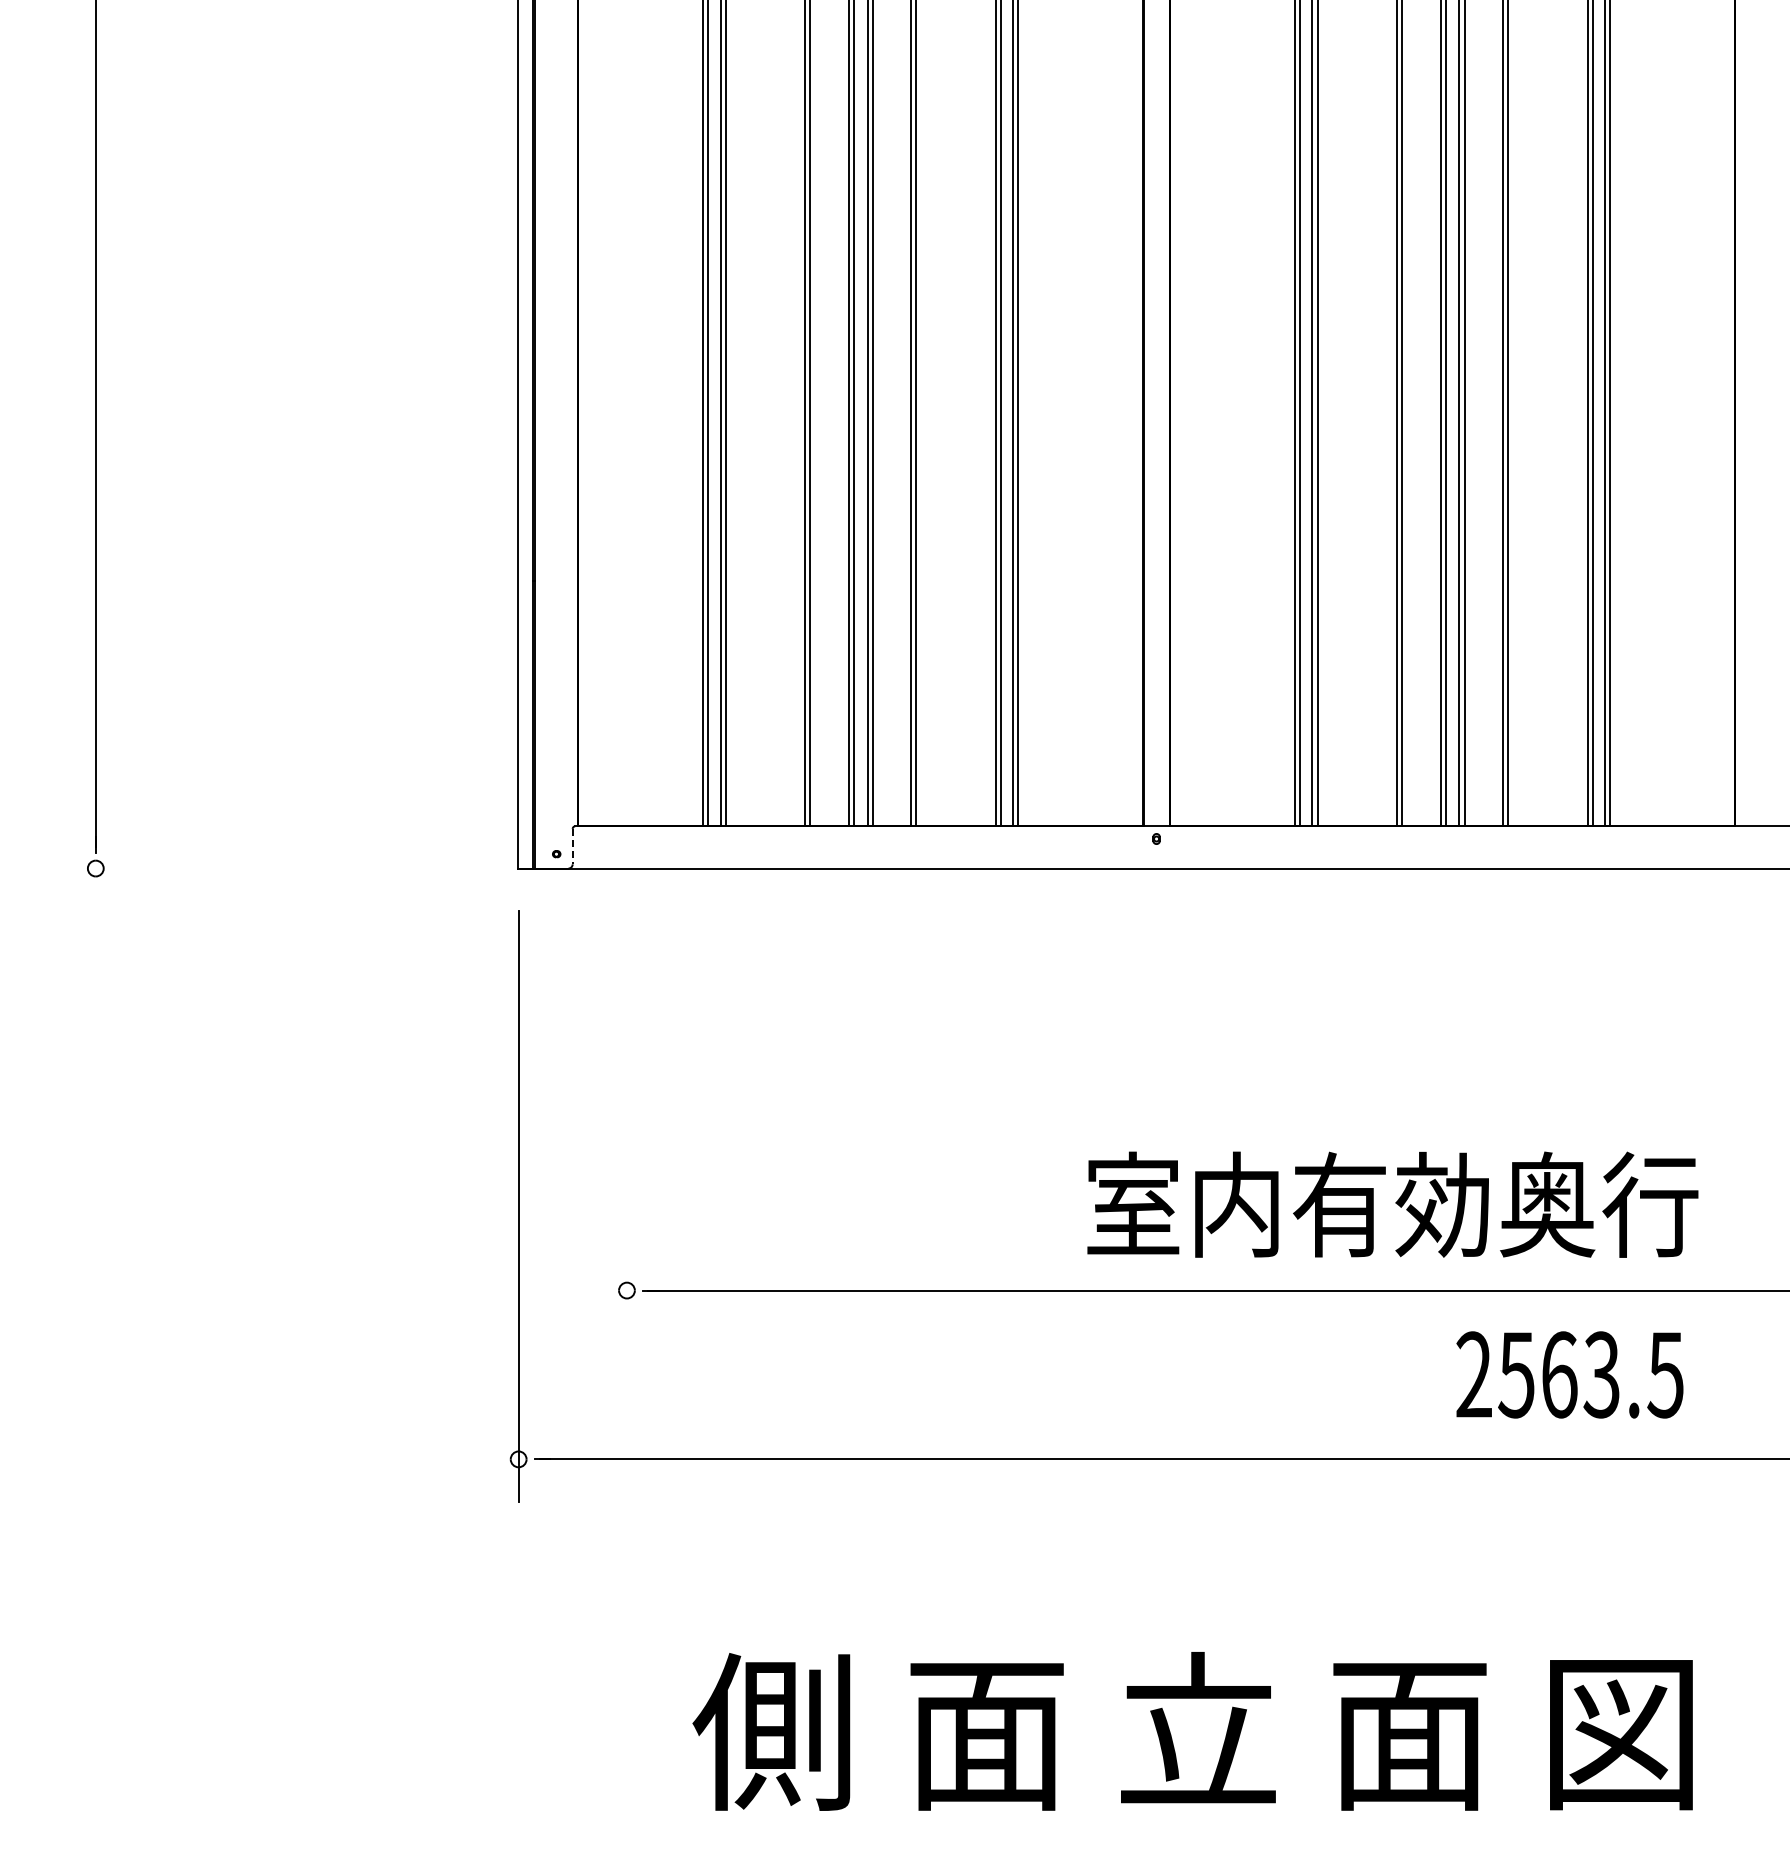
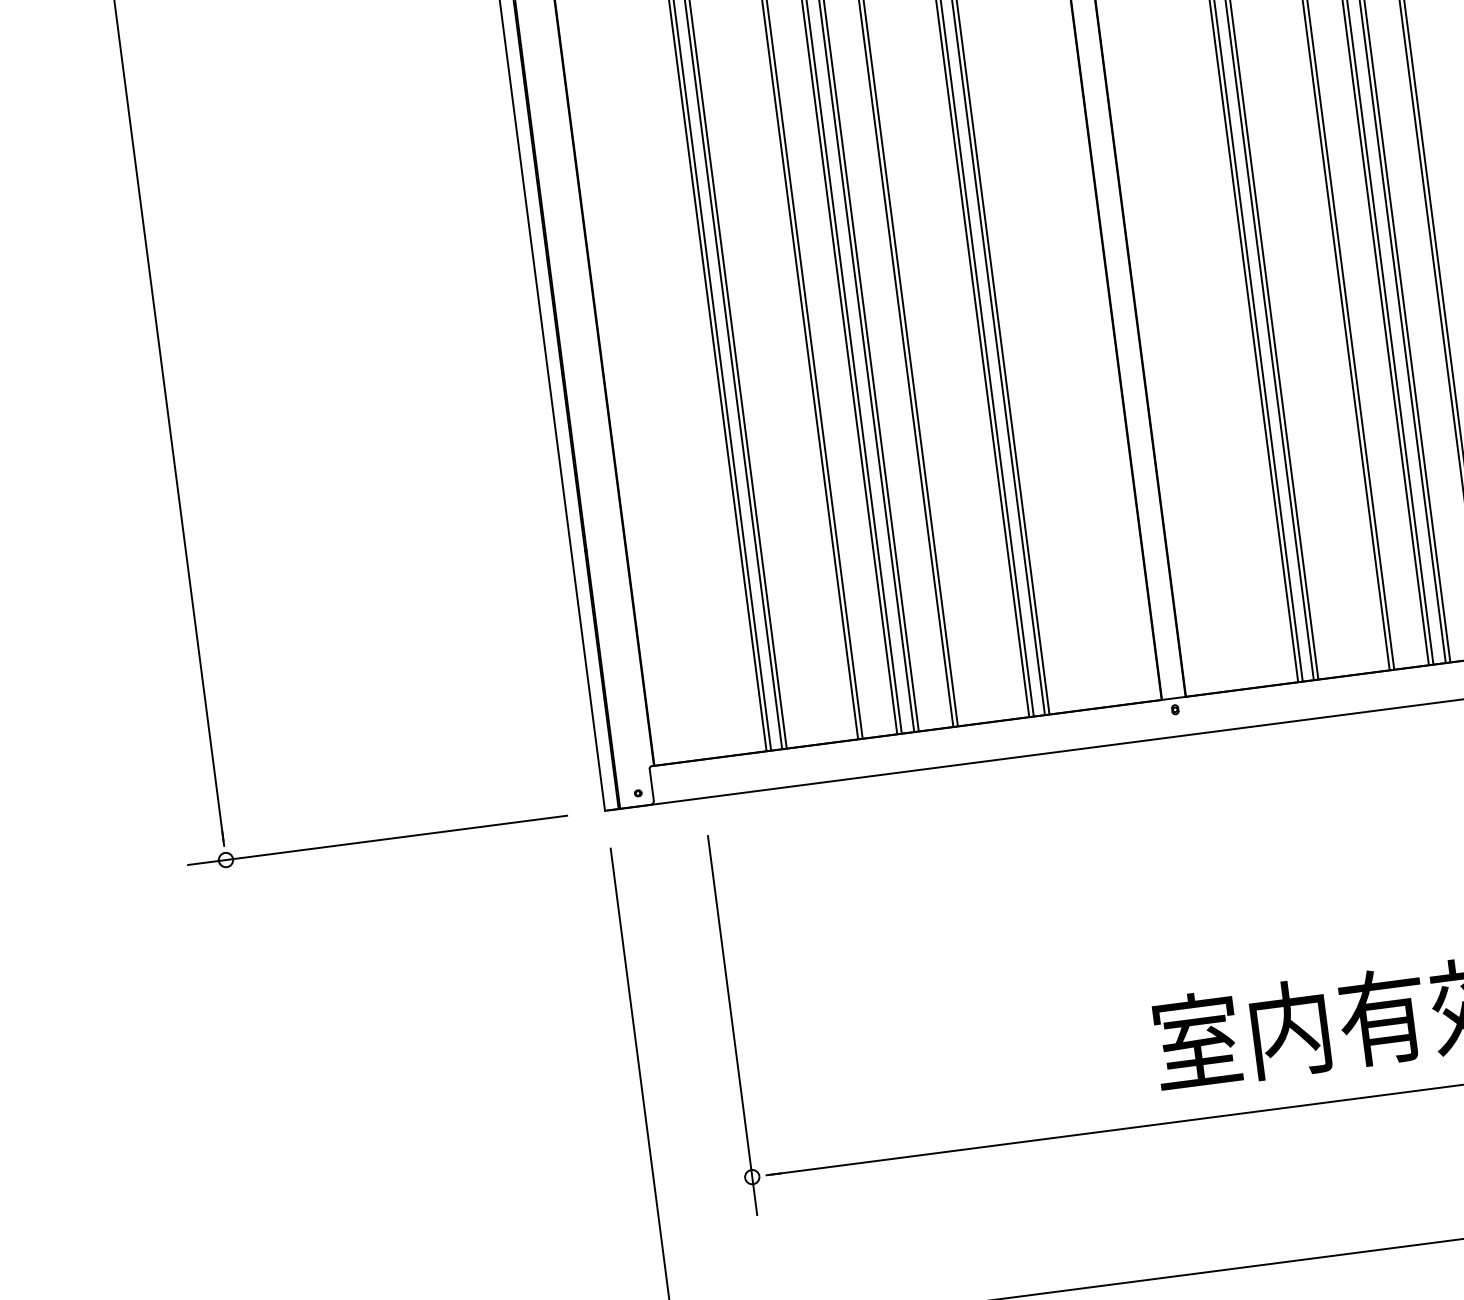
line: (572, 846) -> (651, 784), dashed -> solid
line: (264, 868) -> (377, 840), added
line: (626, 1121) -> (732, 1025), added

